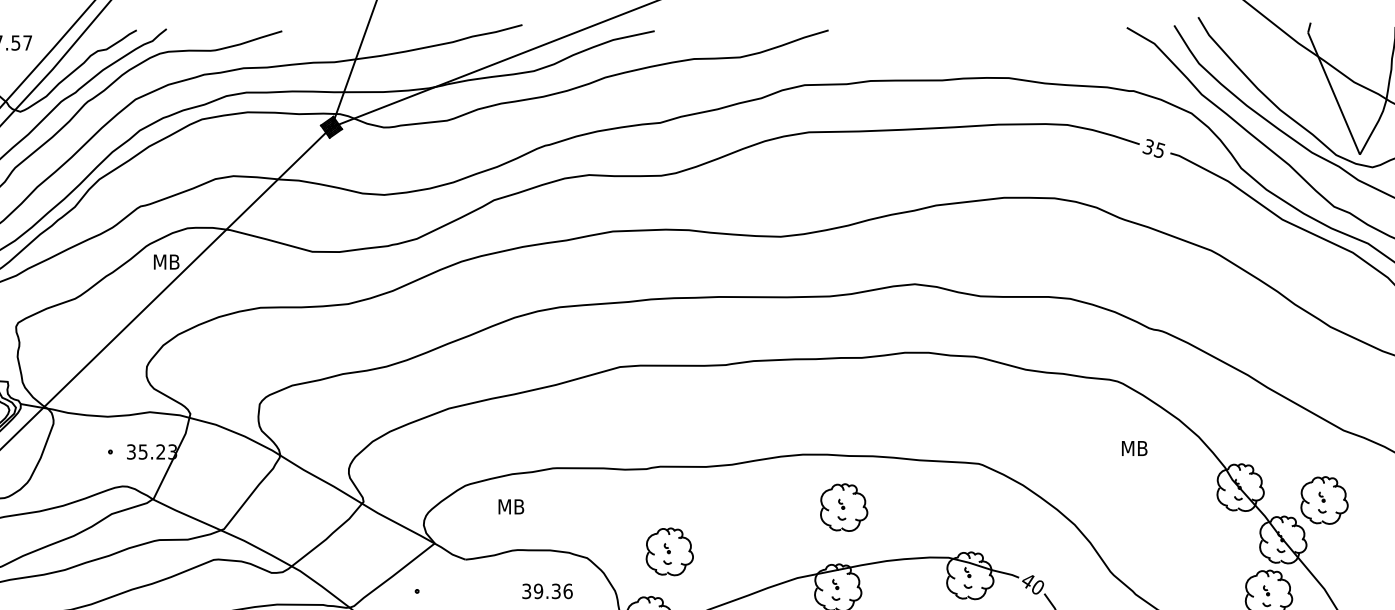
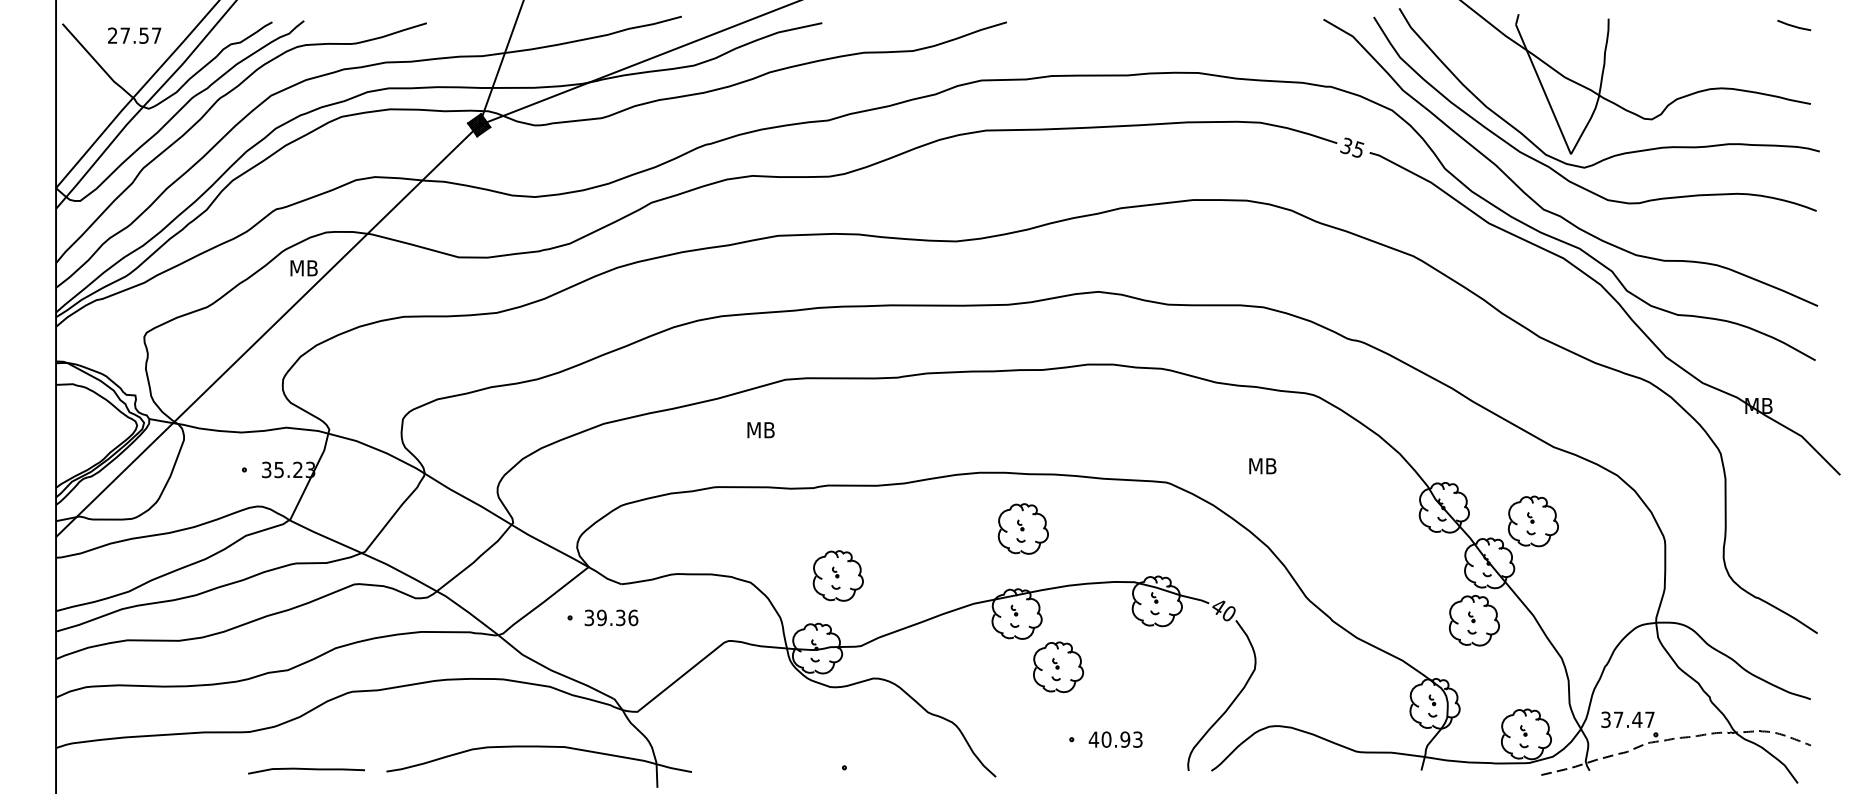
text: (1134, 448) -> (1262, 466), moved
text: (510, 507) -> (760, 430), moved
text: (547, 590) -> (611, 617), moved

